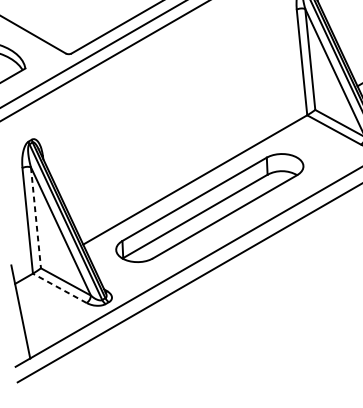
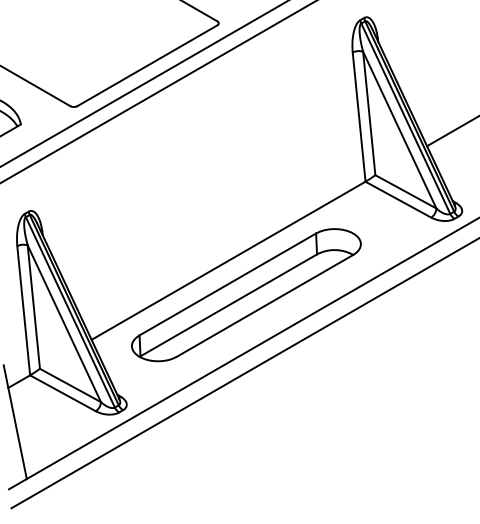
line: (35, 218) -> (33, 307), dashed -> solid
line: (59, 288) -> (62, 393), dashed -> solid

